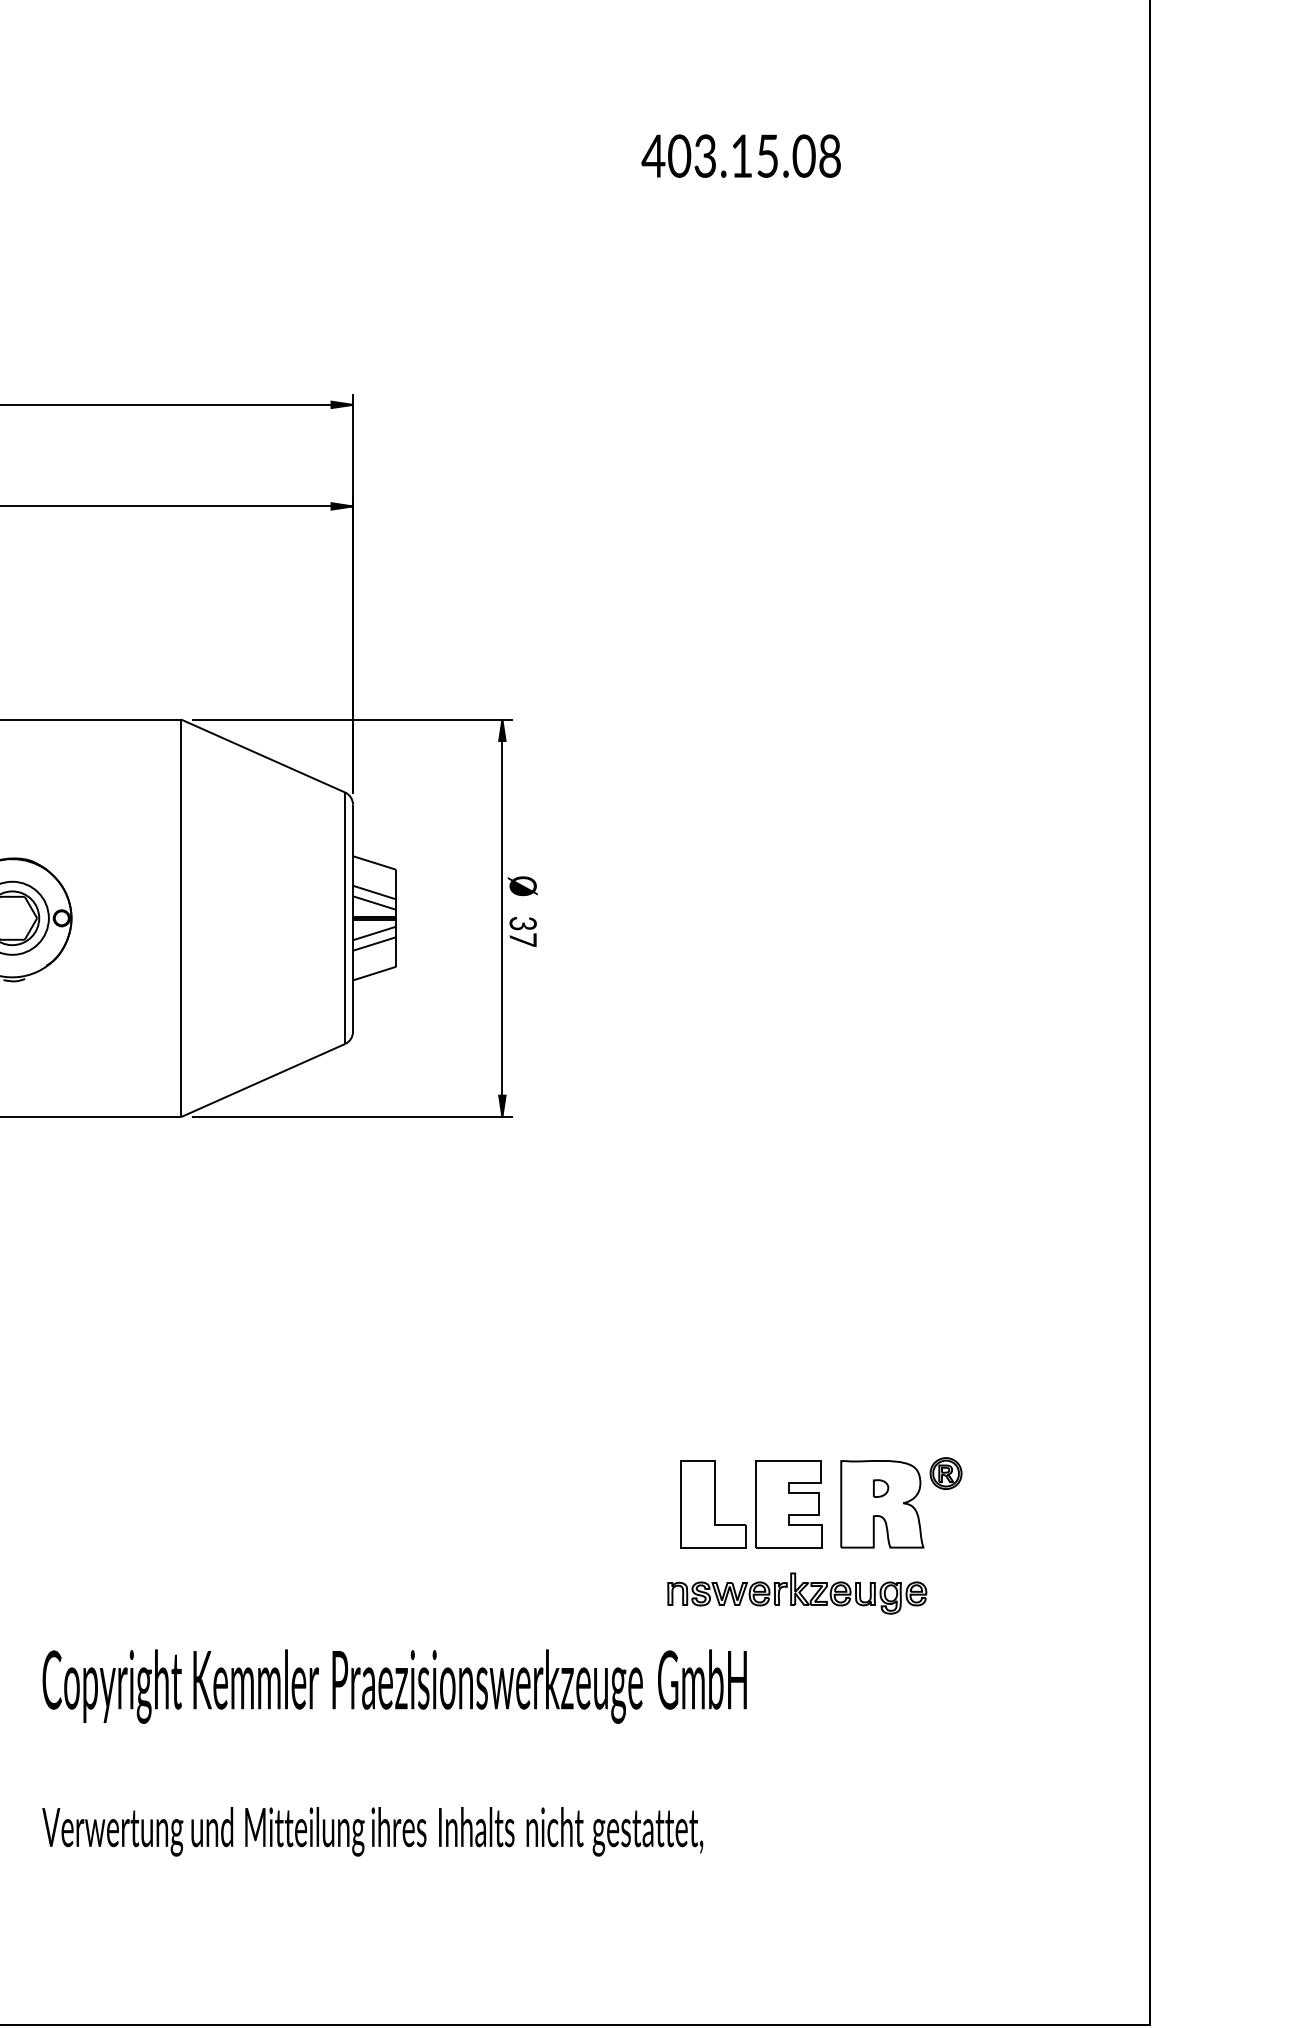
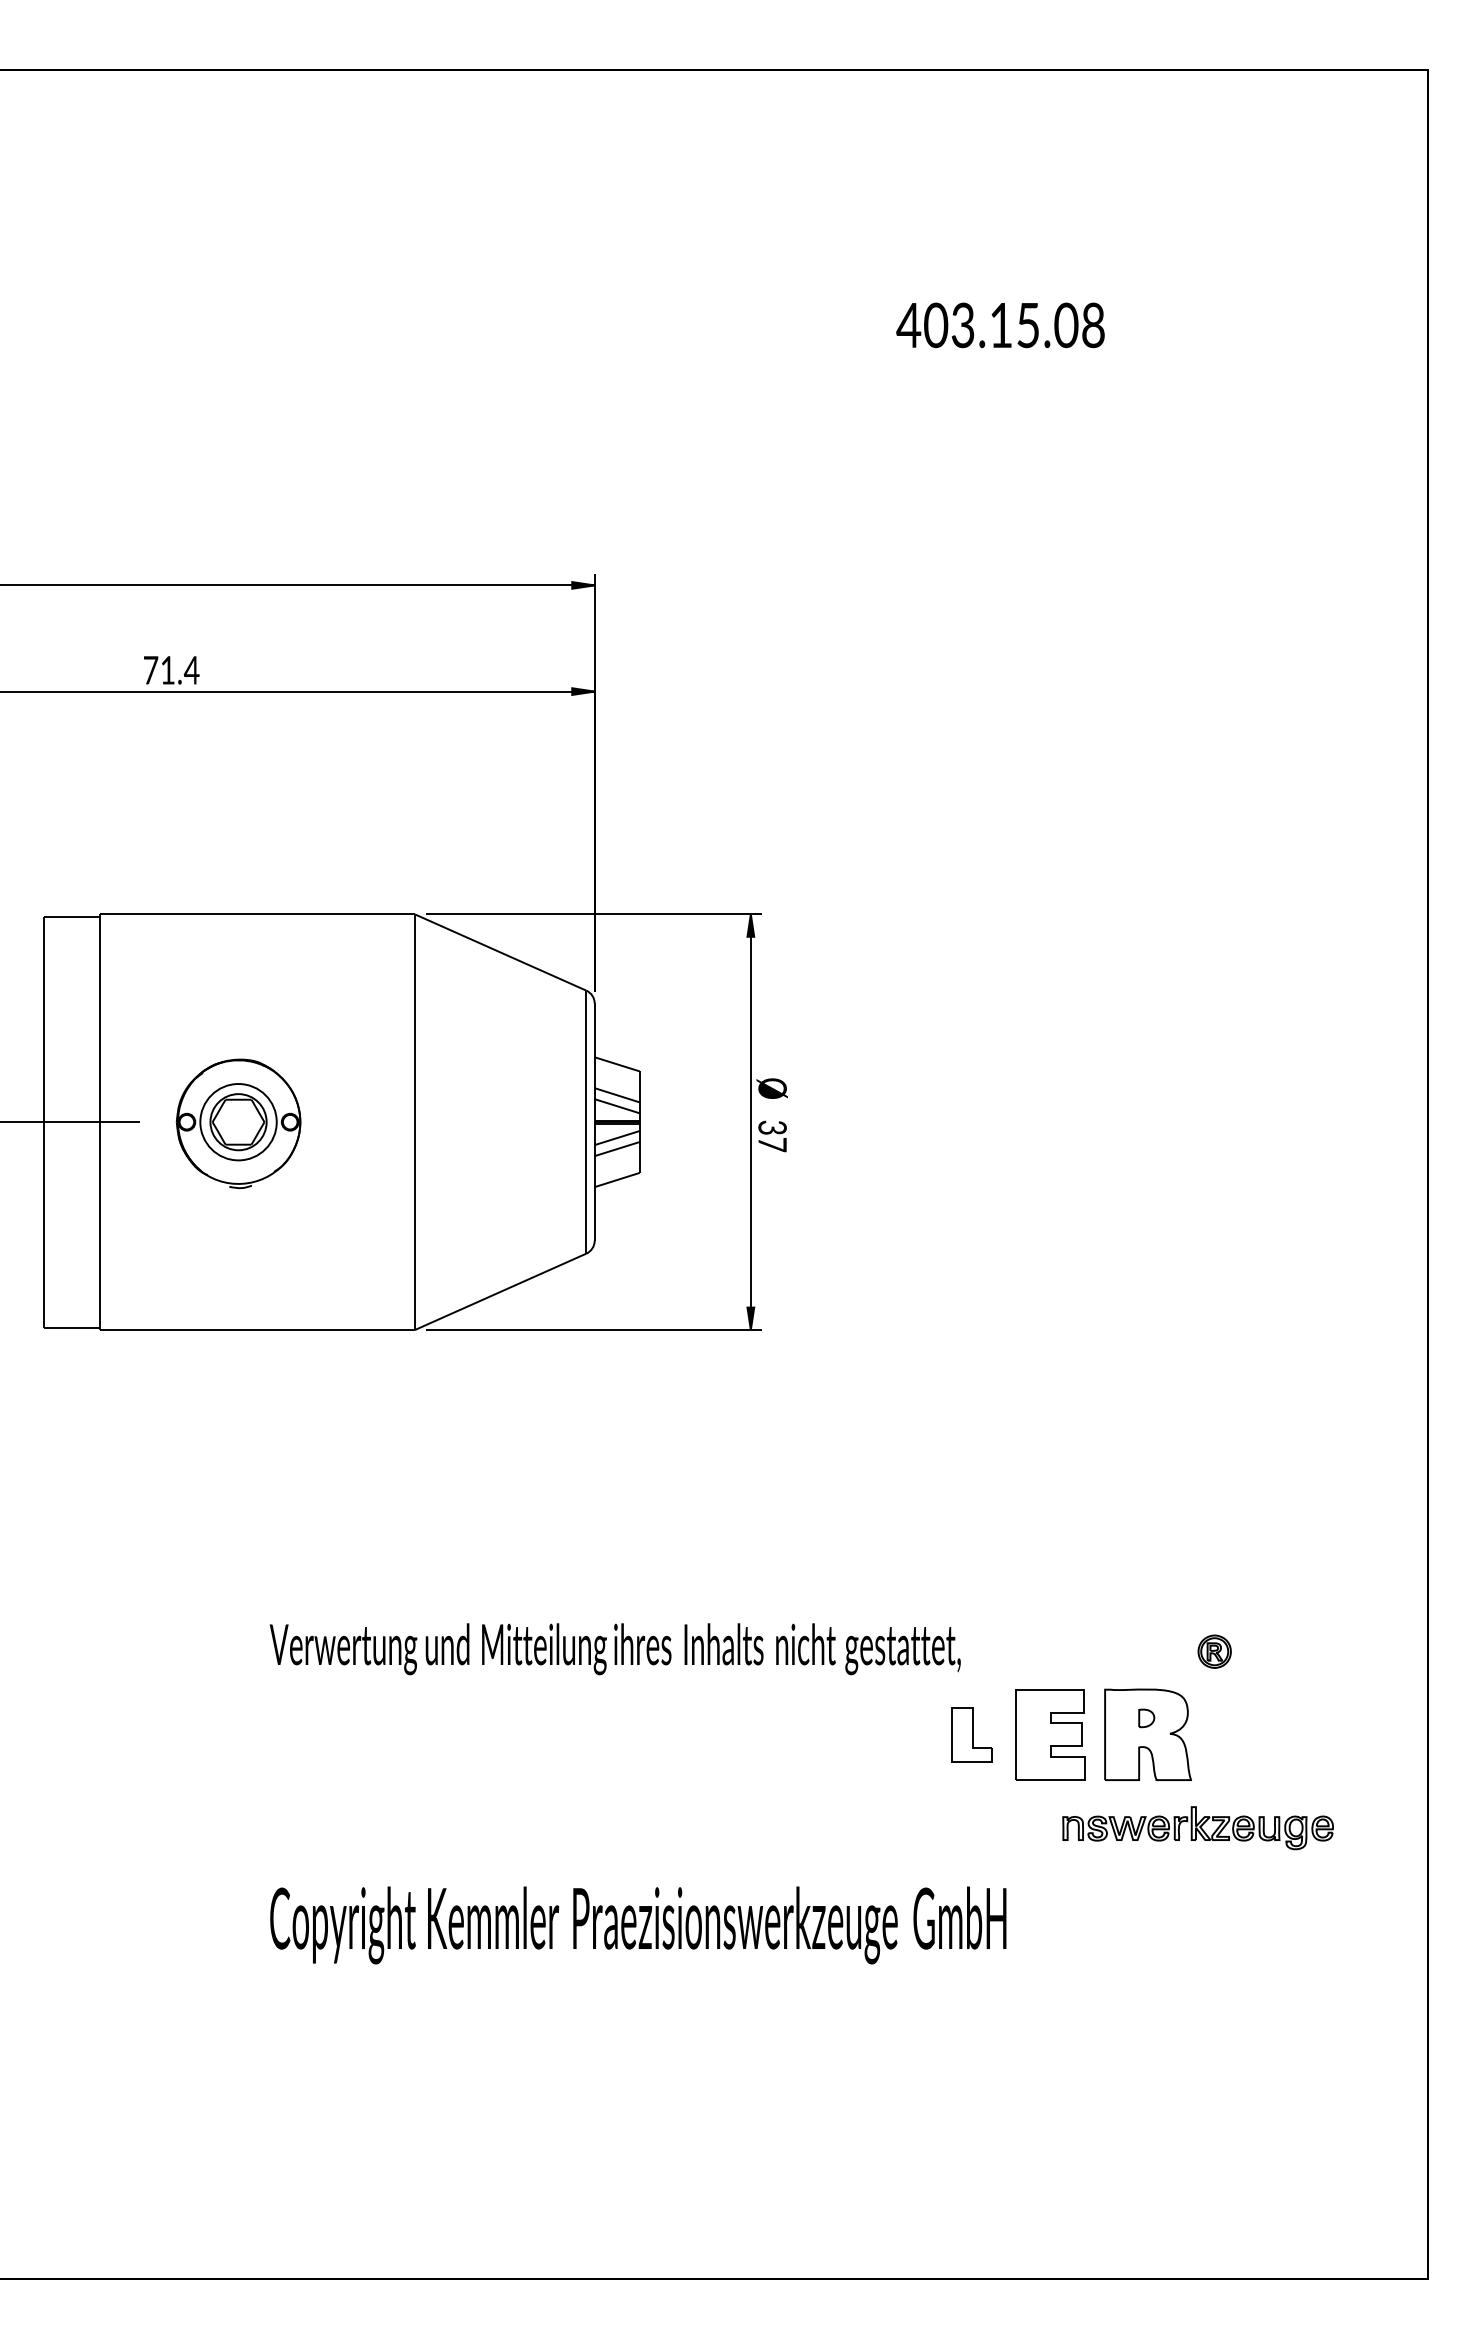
part: (945, 1473) -> (1214, 1651), moved
part: (713, 1503) -> (971, 1734), size x0.6
part: (796, 1593) -> (1197, 1828), moved
text: (371, 1832) -> (614, 1649), moved

